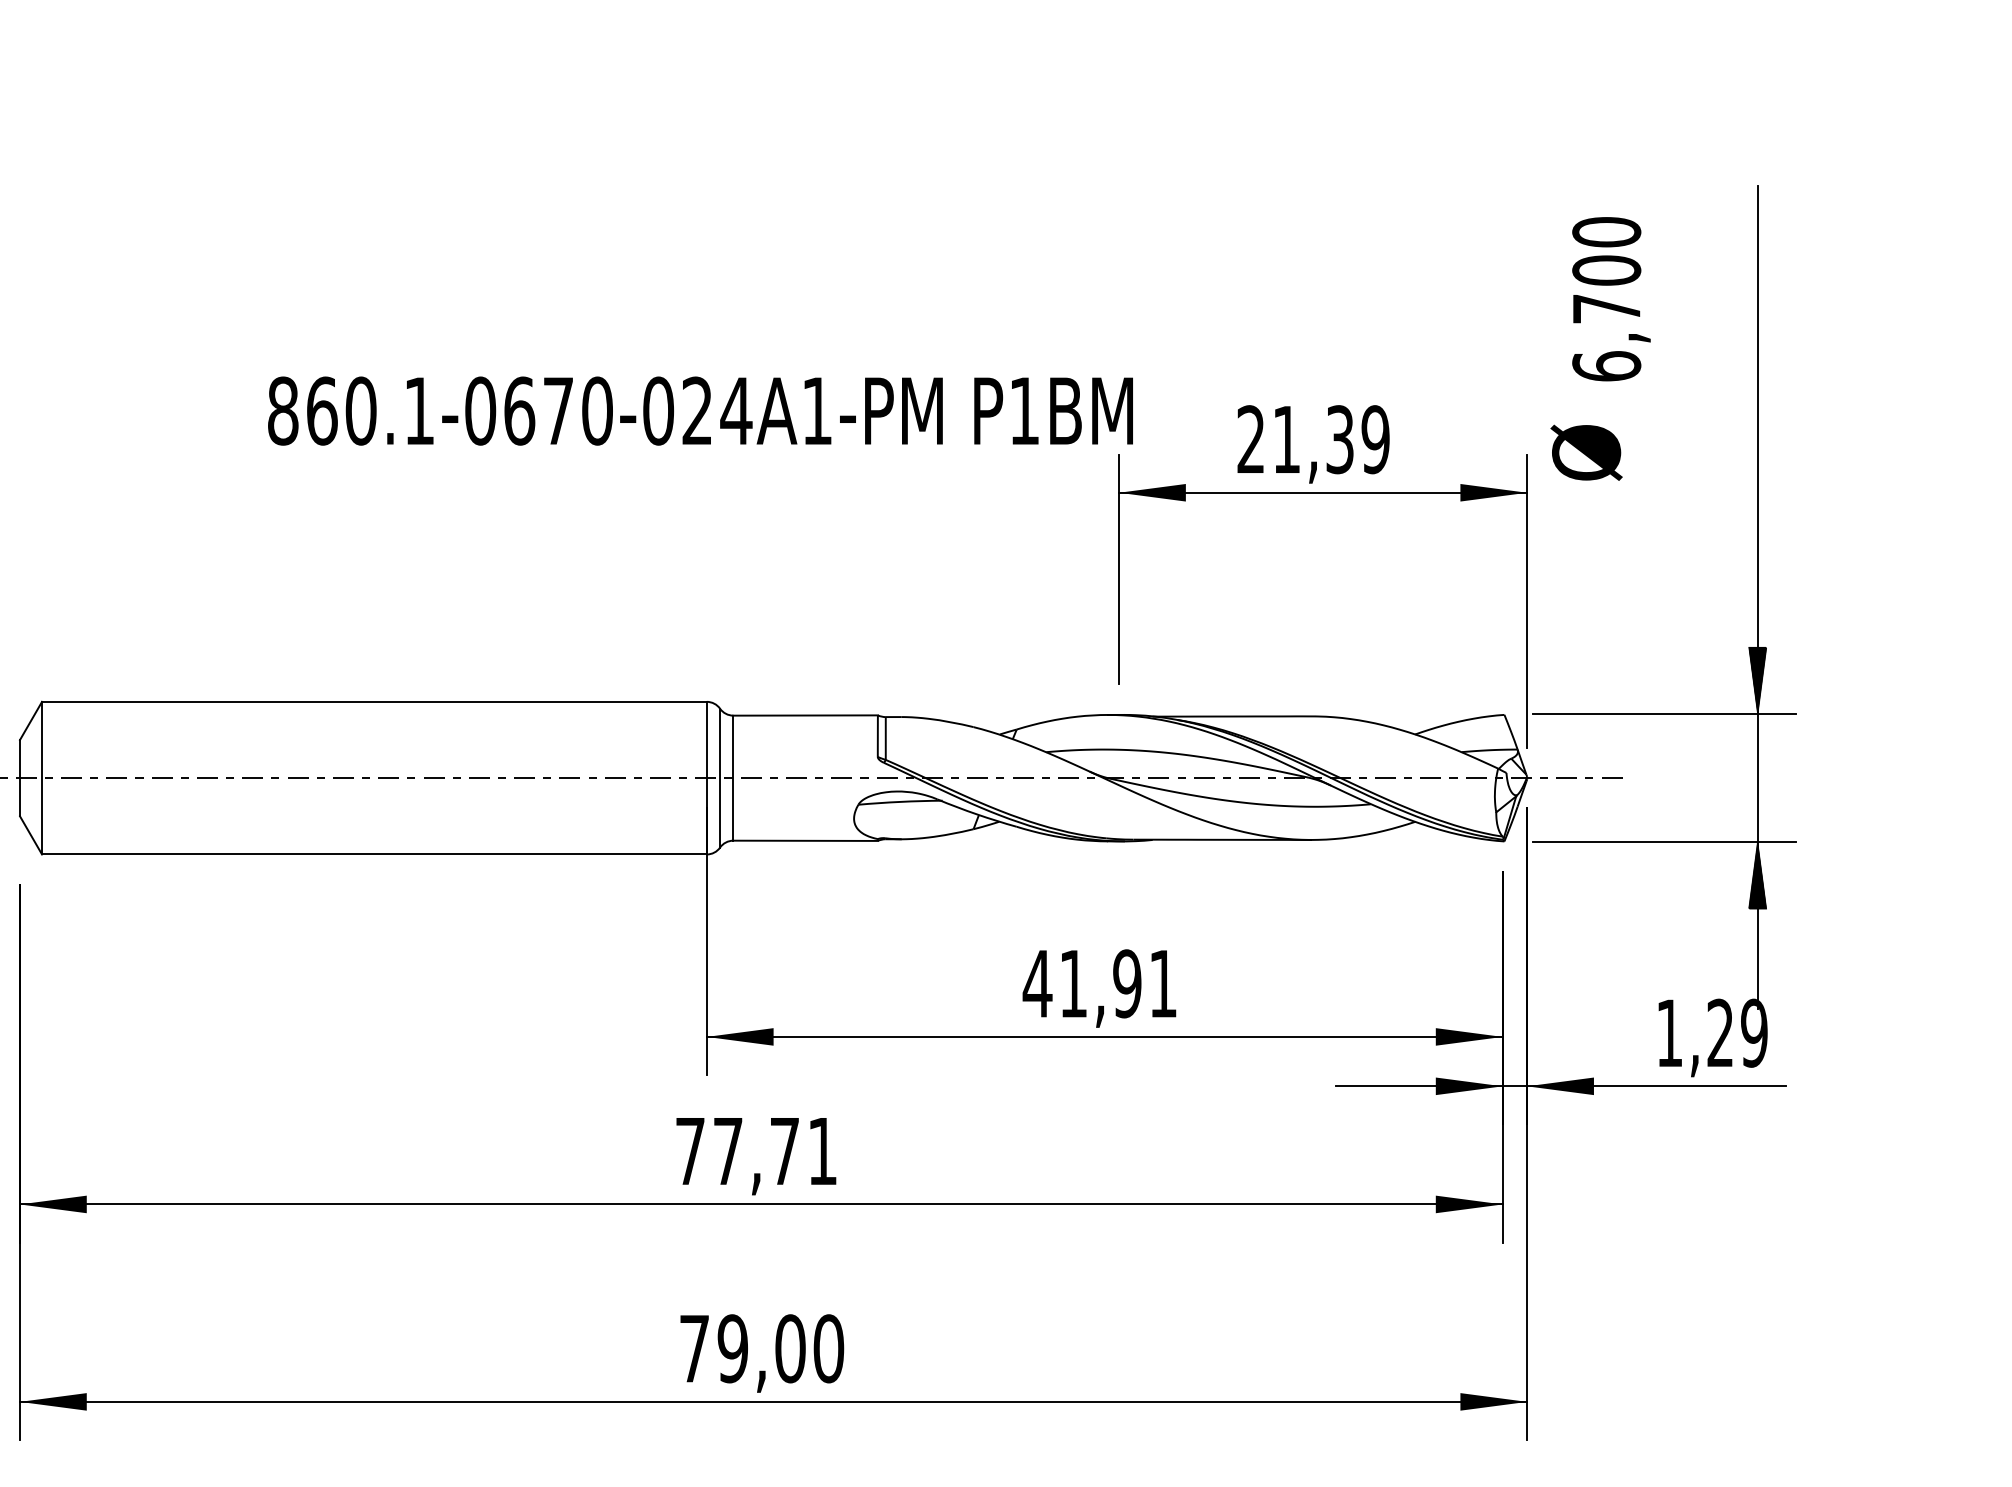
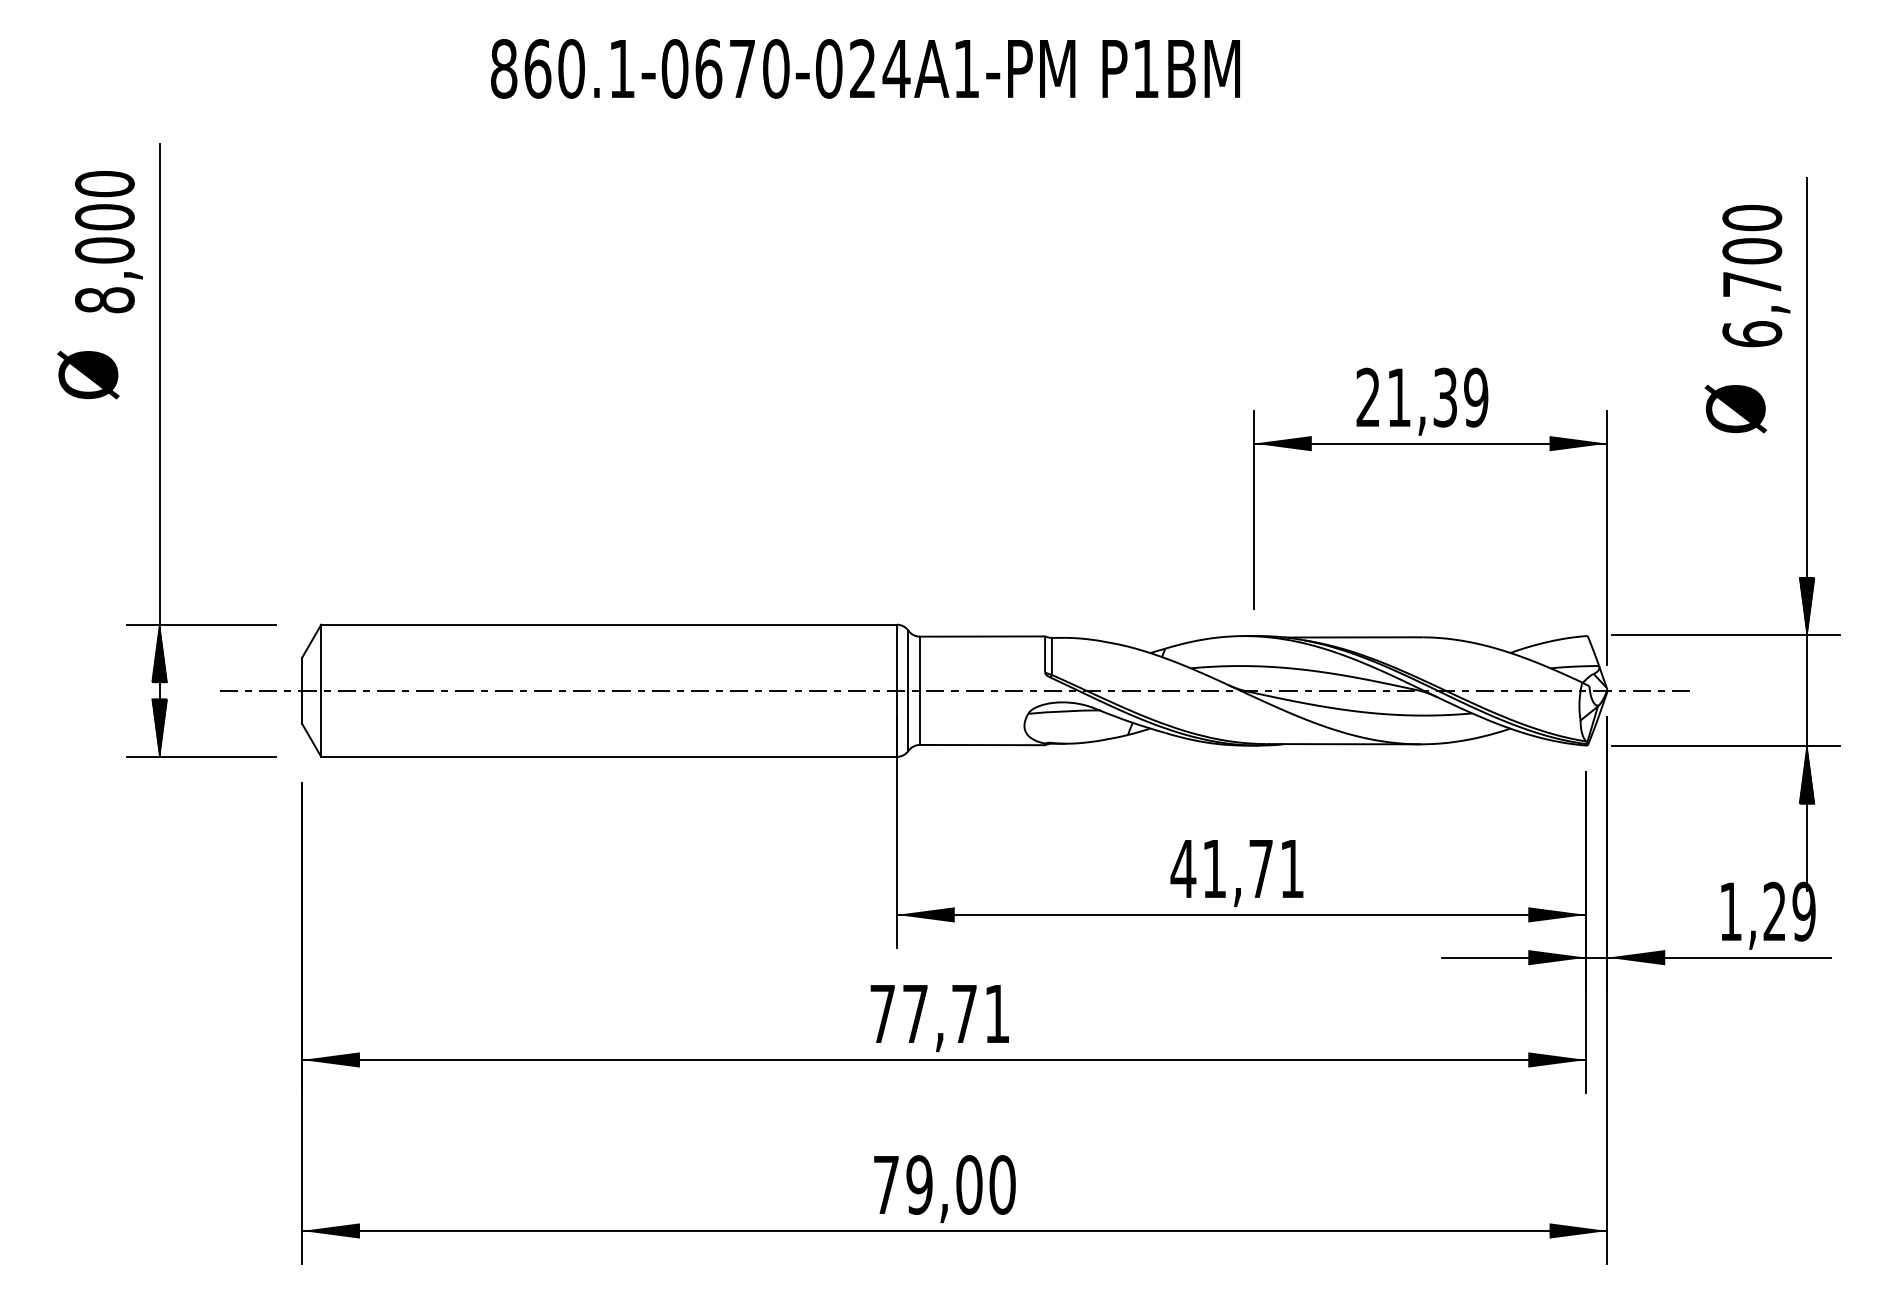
text: (1611, 299) -> (1756, 276), moved
text: (700, 410) -> (865, 68), moved
text: (1586, 452) -> (1735, 408), moved
text: (1126, 983) -> (1260, 868), 41,91 -> 41,71

